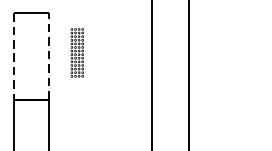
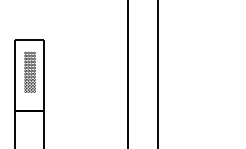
part: (76, 53) -> (29, 72), moved
line: (48, 55) -> (43, 74), dashed -> solid
line: (14, 56) -> (15, 75), dashed -> solid

